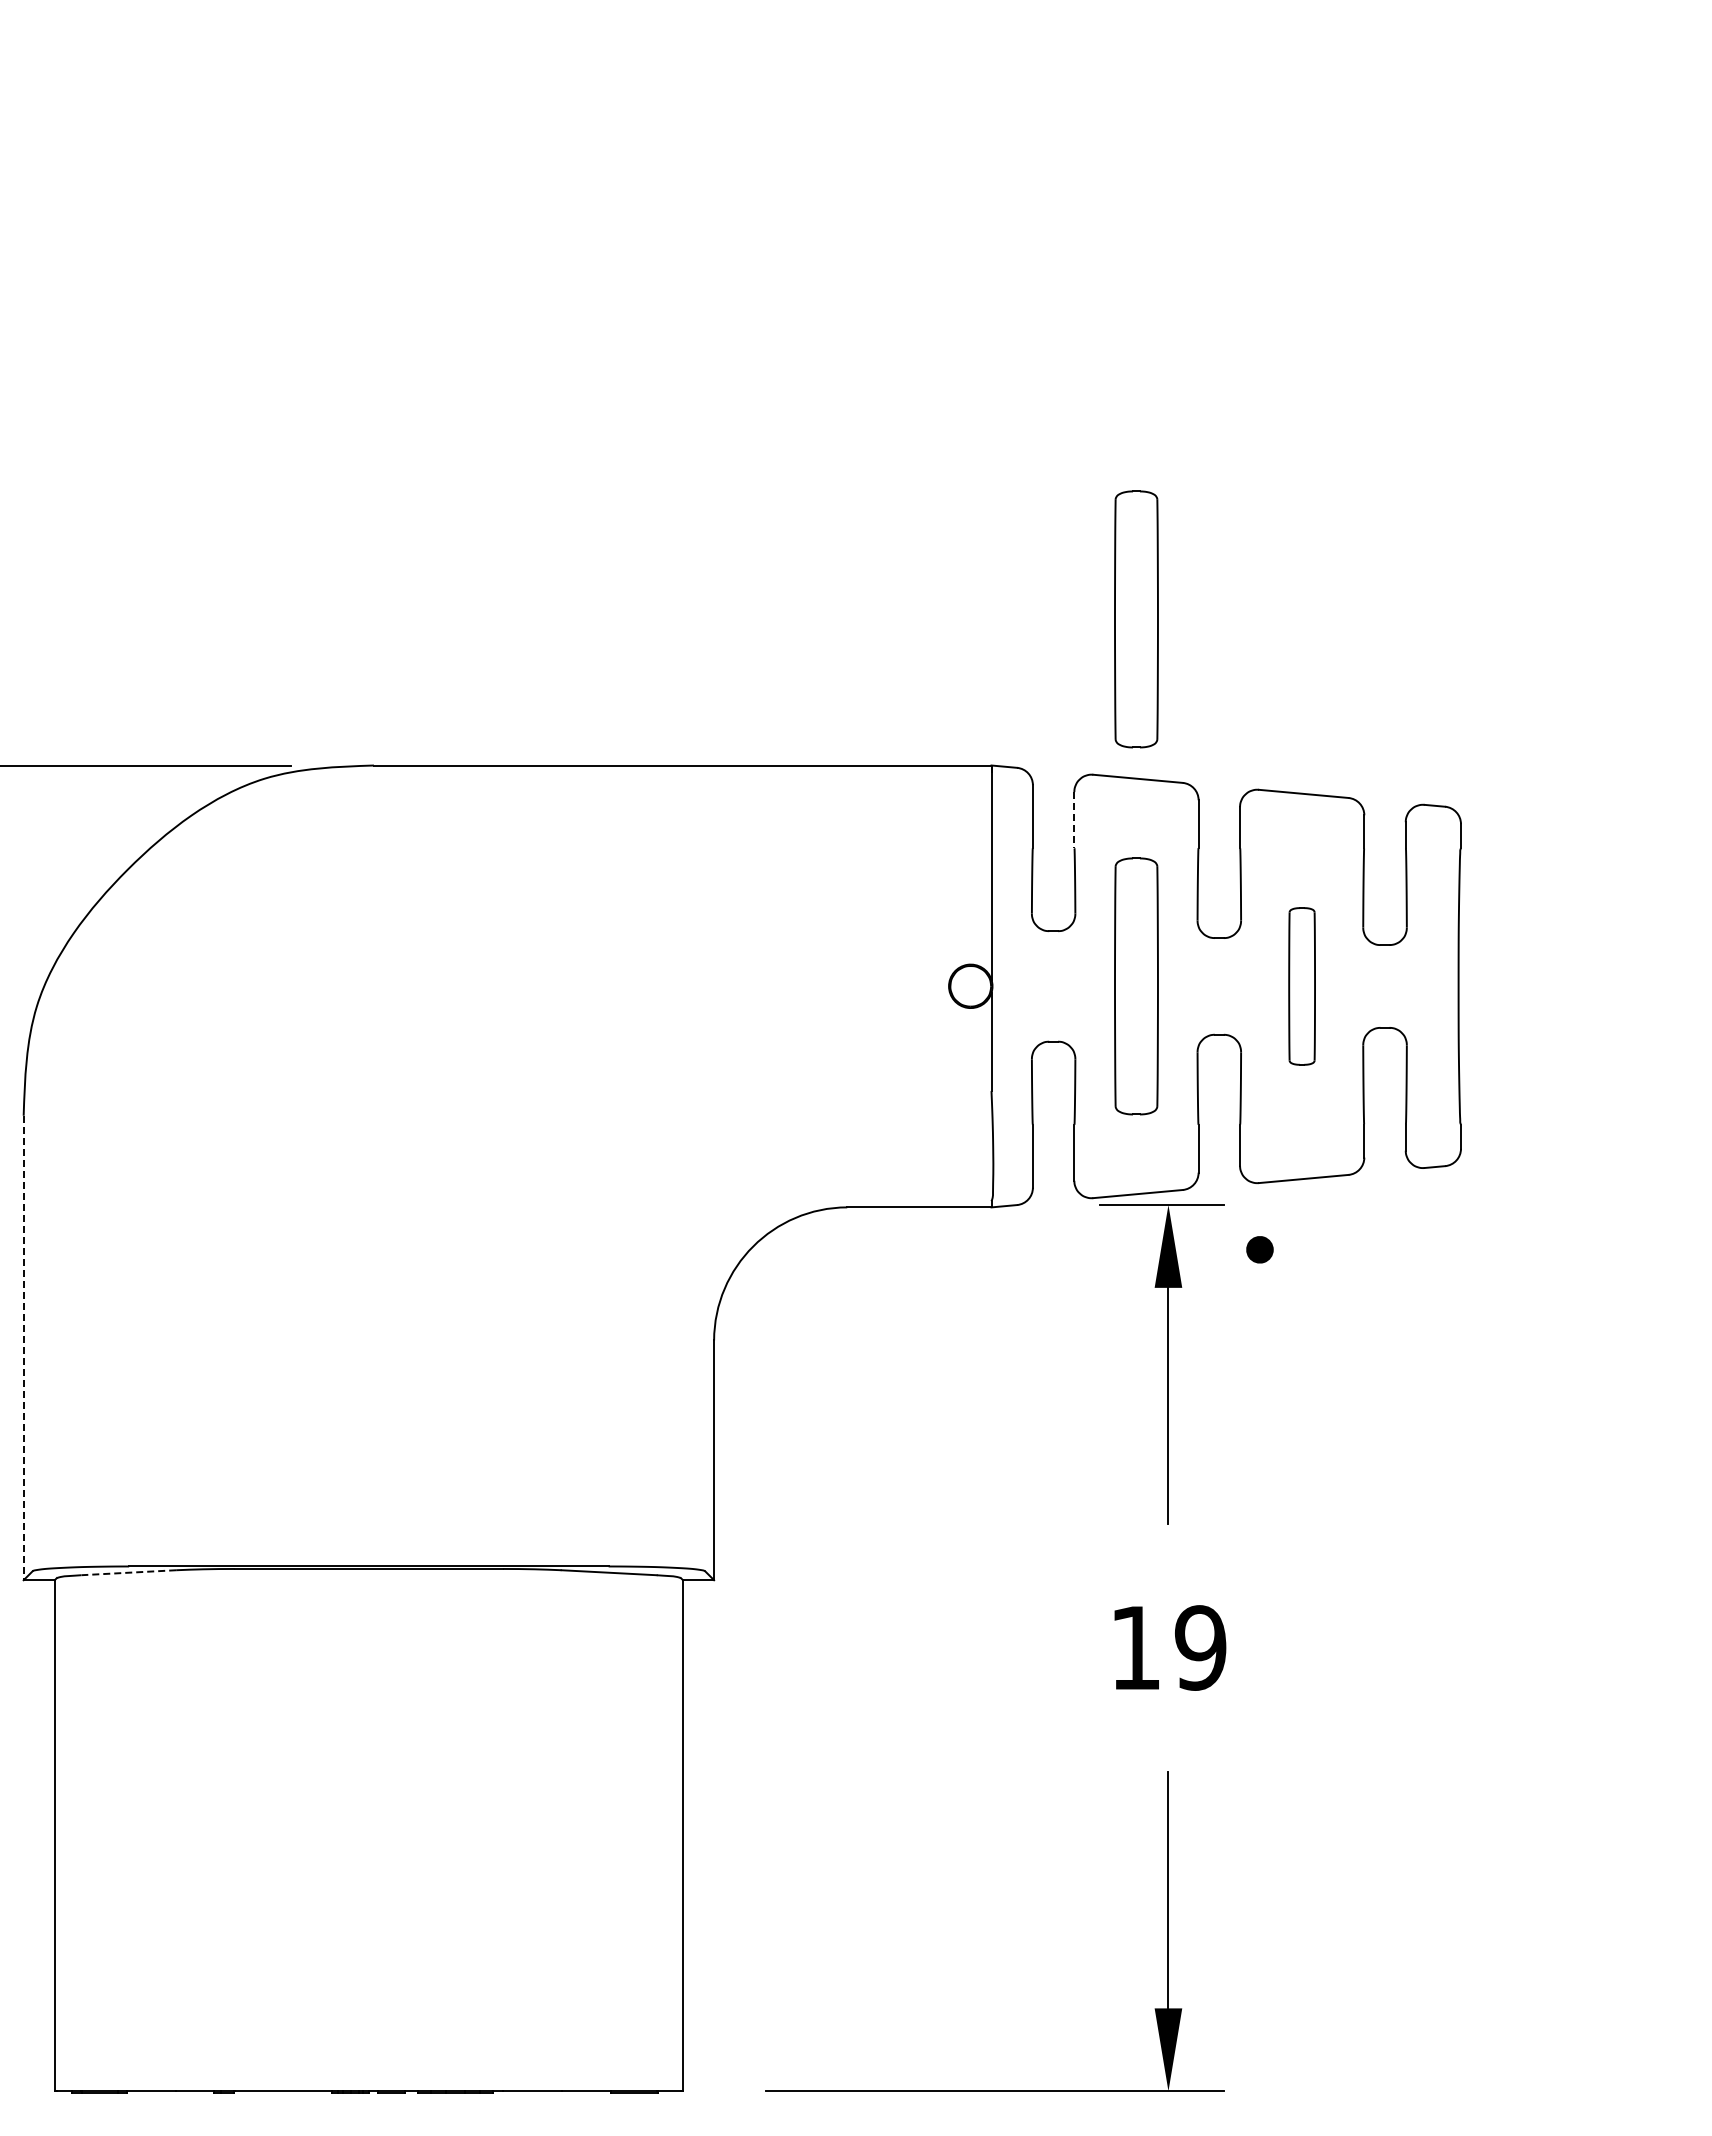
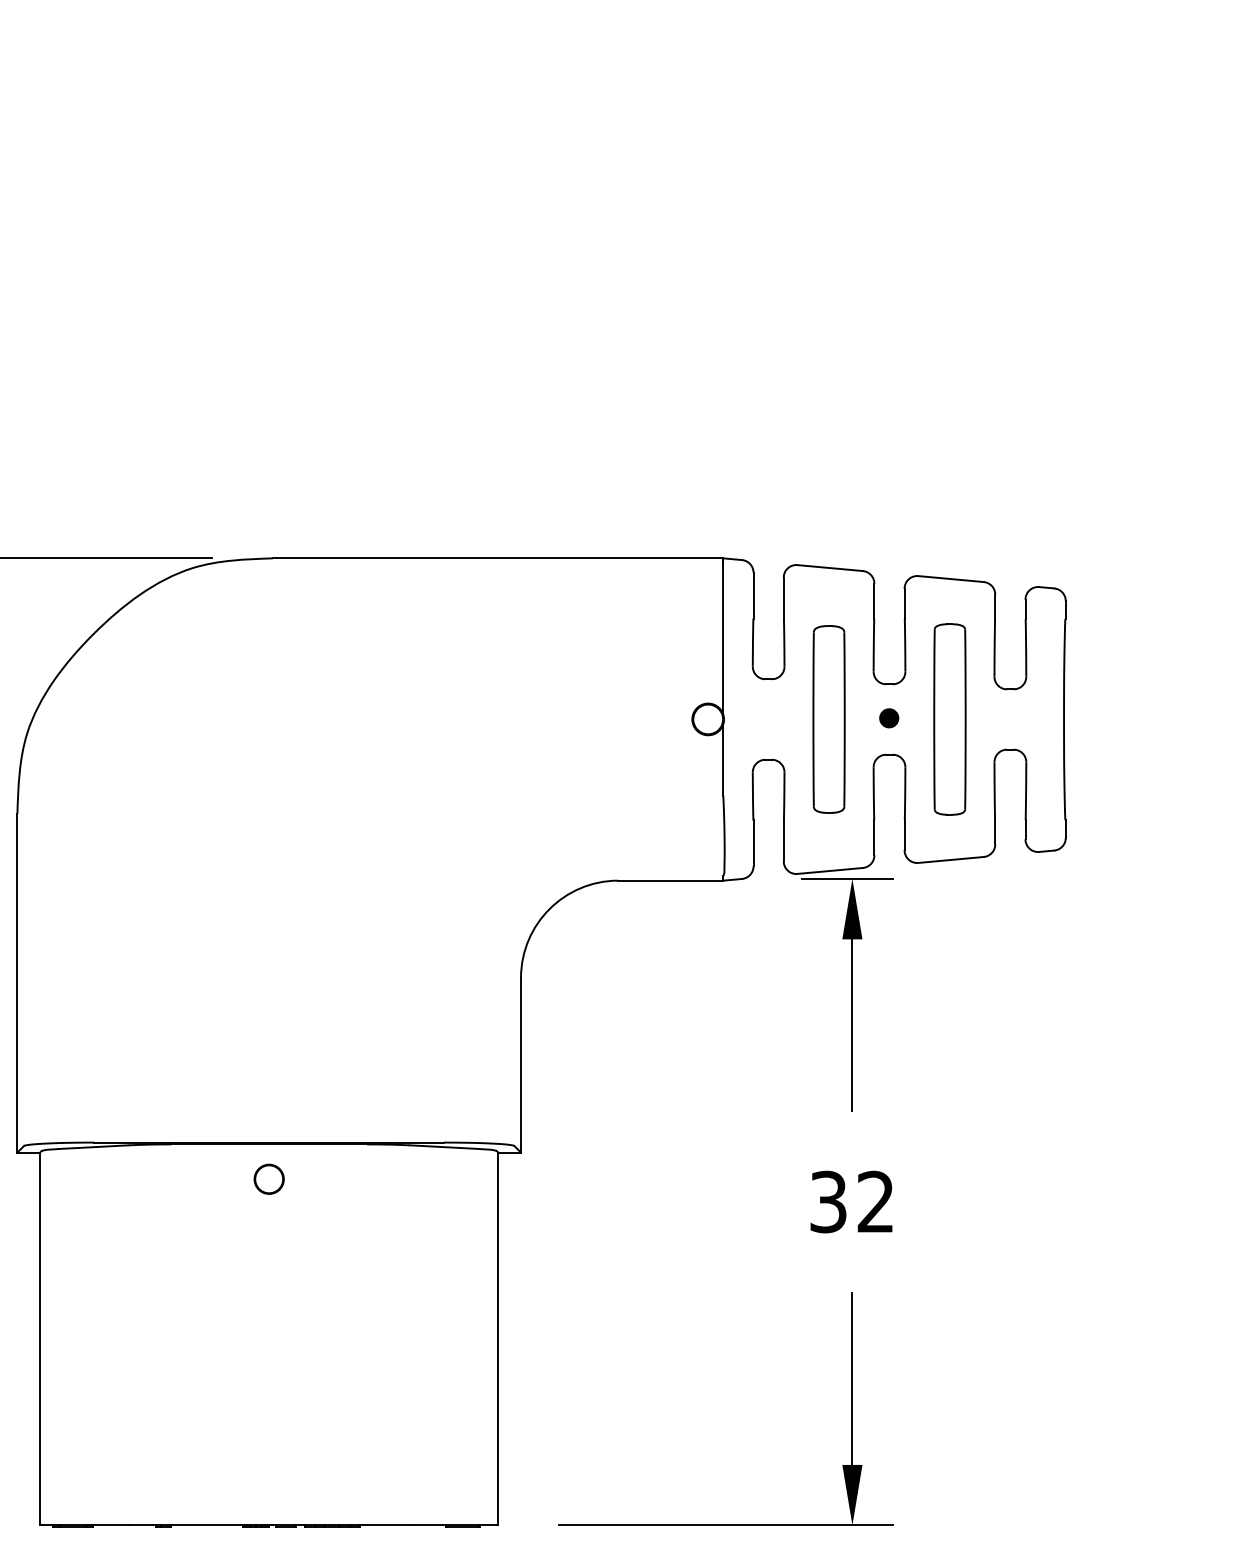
part: (1136, 619) -> (829, 451), removed
line: (1074, 820) -> (783, 598), dashed -> solid
part: (1301, 986) -> (949, 719), size x1.67
part: (1259, 1249) -> (888, 718), moved
line: (23, 1348) -> (17, 983), dashed -> solid
line: (128, 1572) -> (93, 1146), dashed -> solid
circle: (368, 1616) -> (268, 1179), added
text: (1168, 1647) -> (852, 1201), 19 -> 32

